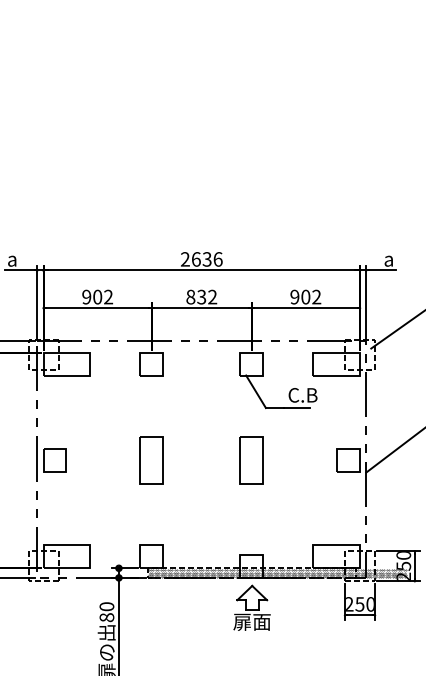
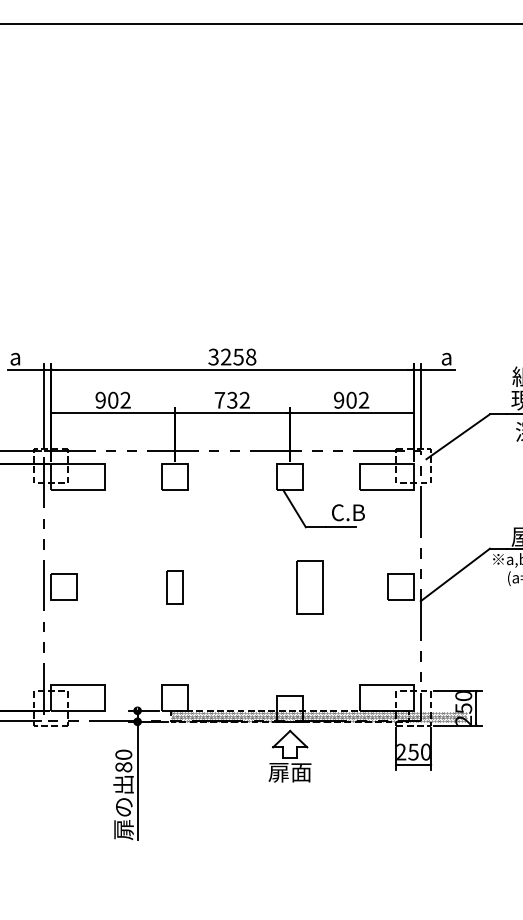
text: (201, 258) -> (232, 356), 2636 -> 3258
text: (190, 296) -> (219, 399), 832 -> 732
part: (151, 460) -> (174, 587), size x0.6
part: (251, 460) -> (309, 587), moved

